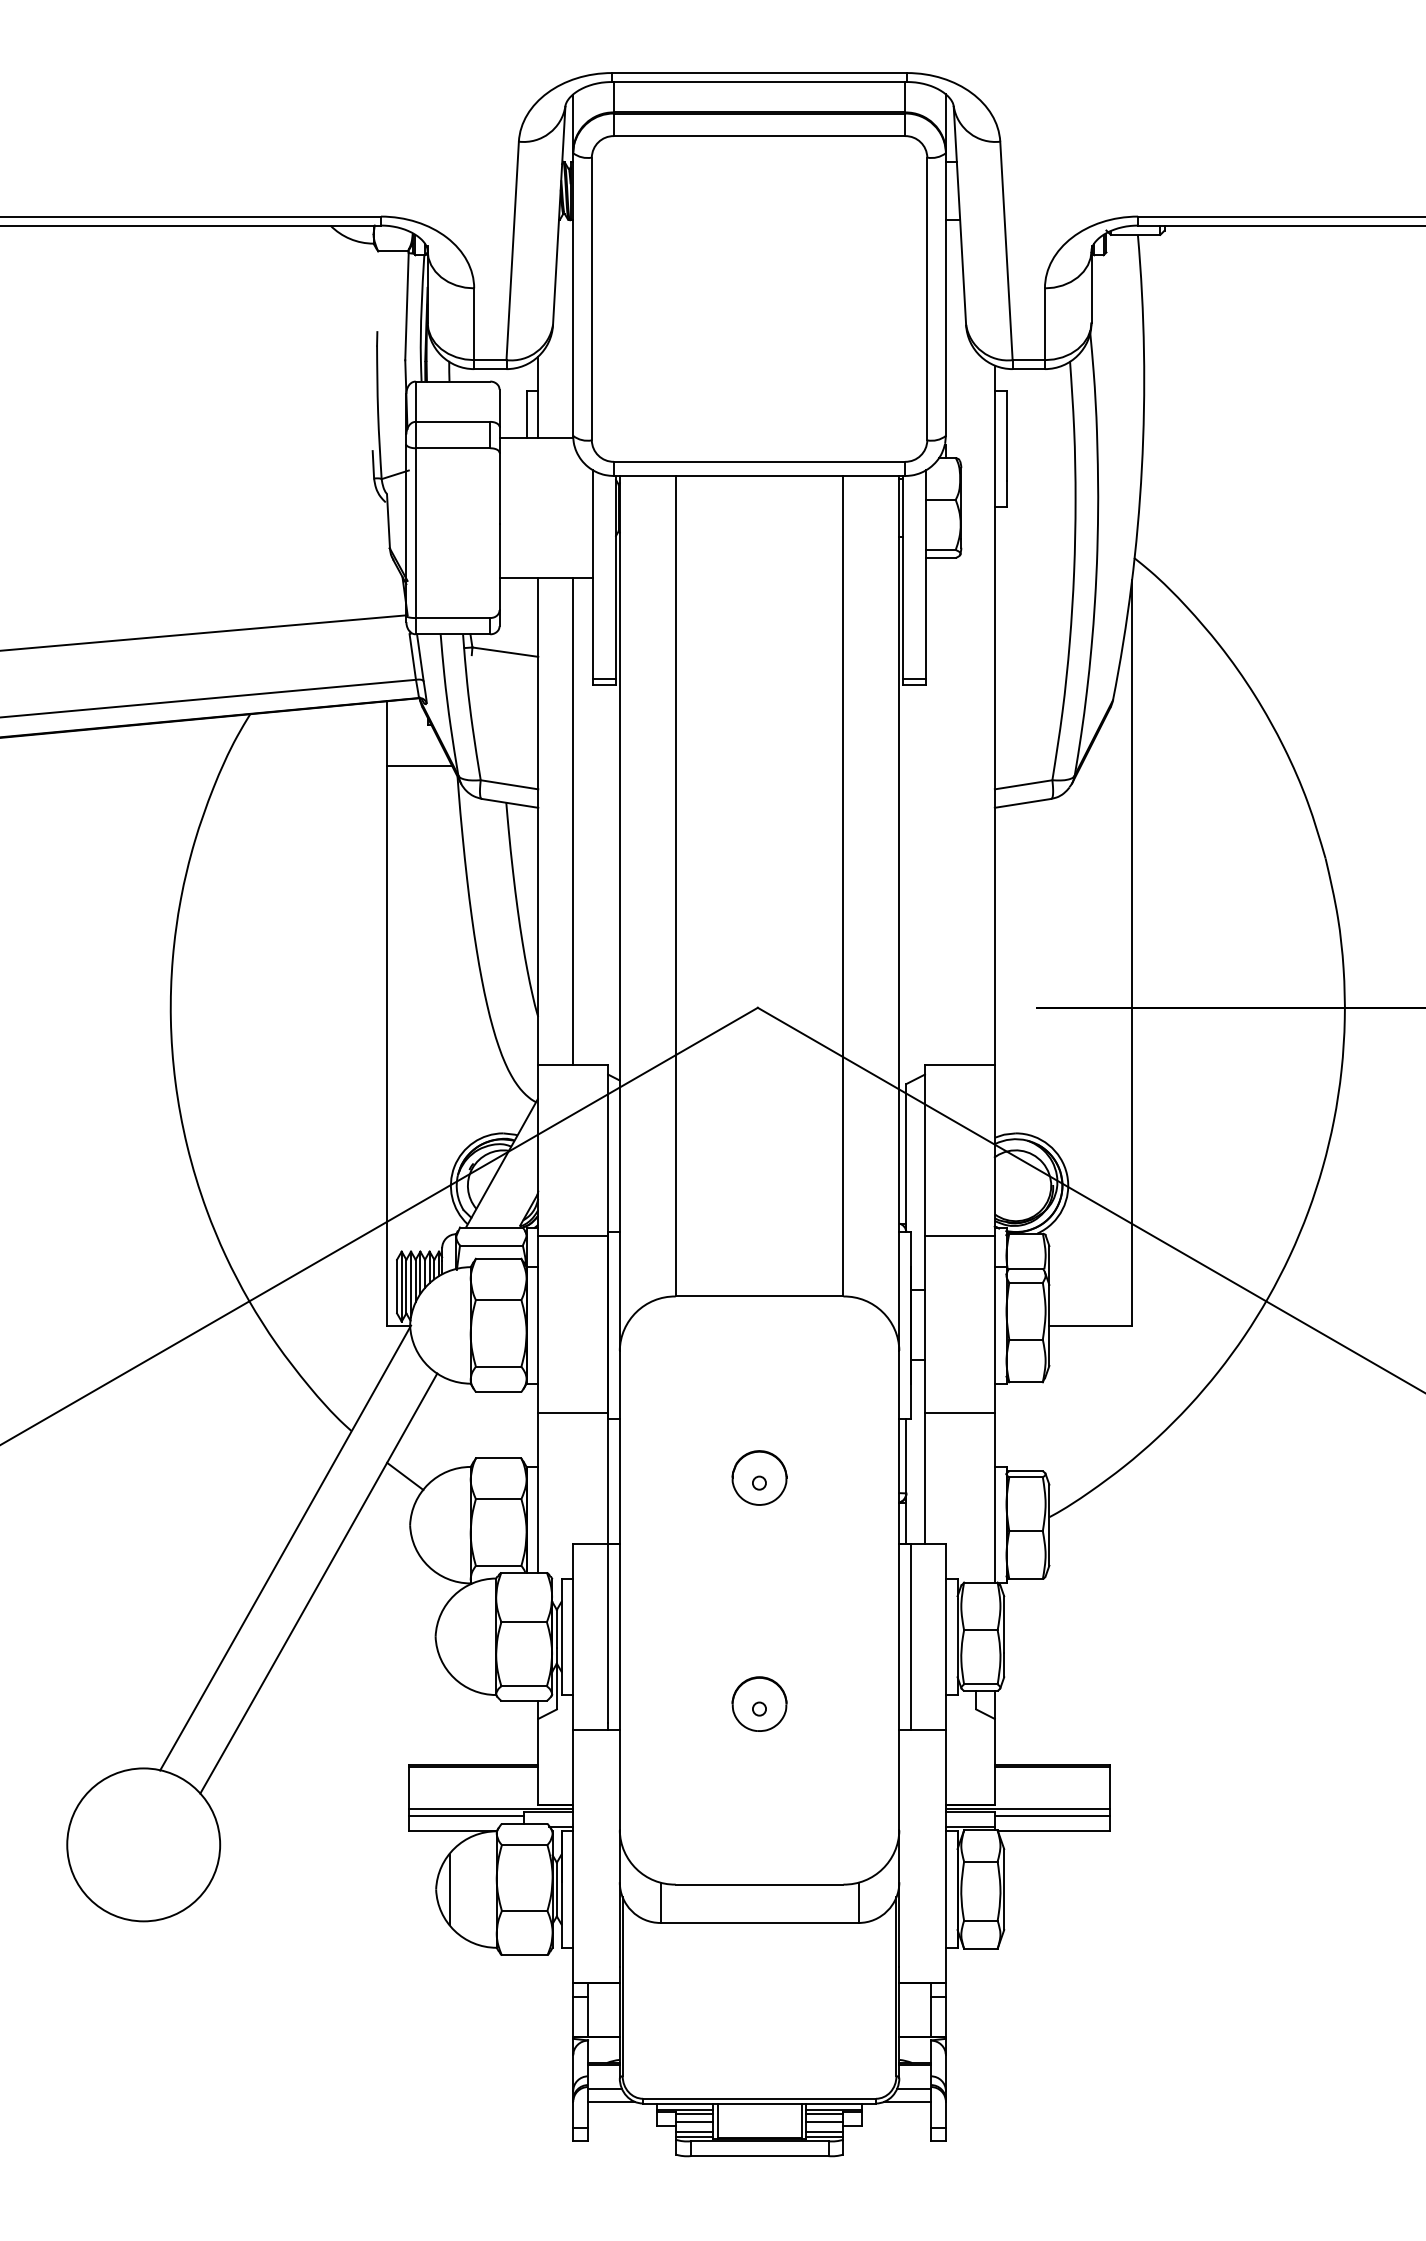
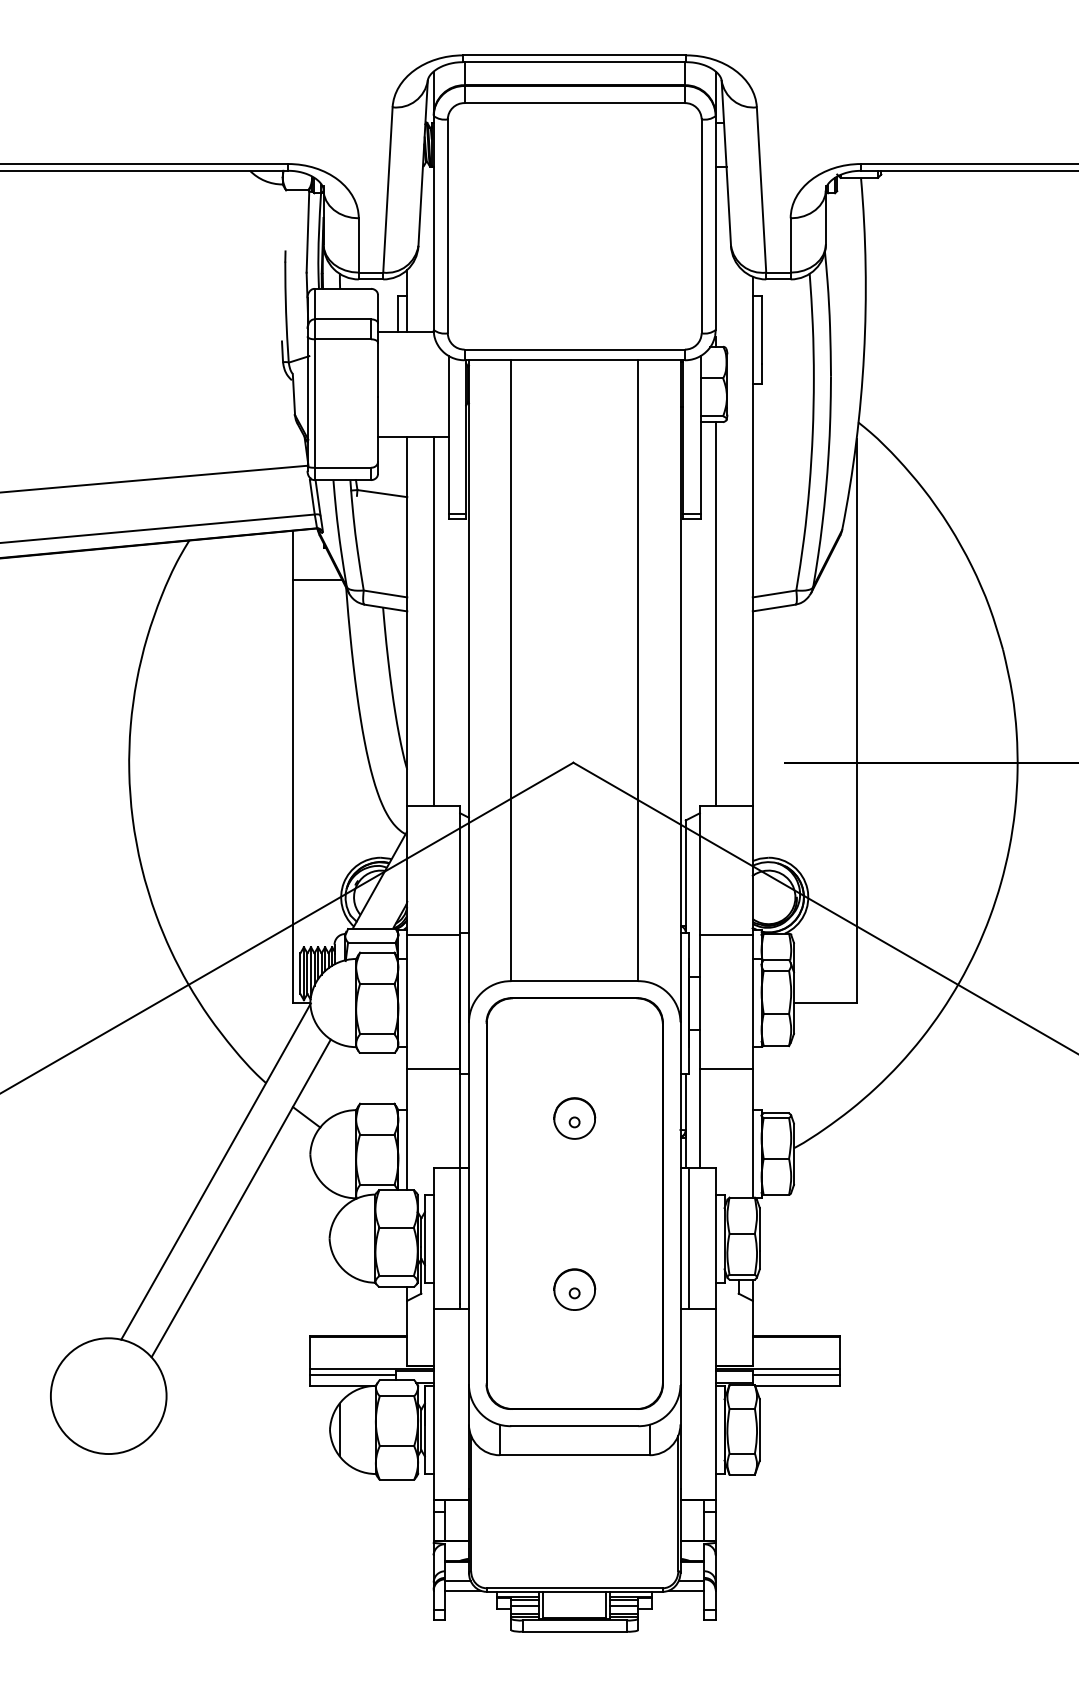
line: (945, 811) -> (715, 614), added
part: (759, 1590) -> (574, 1203), added

